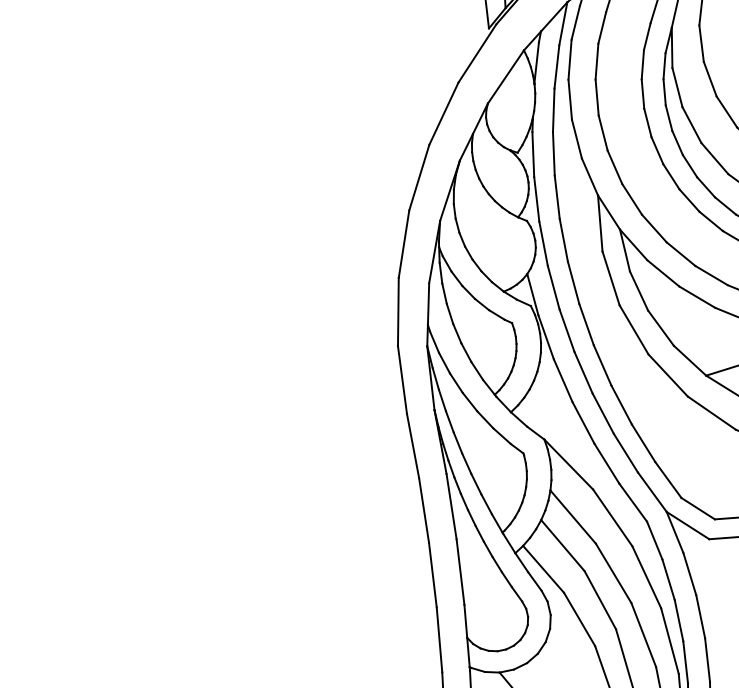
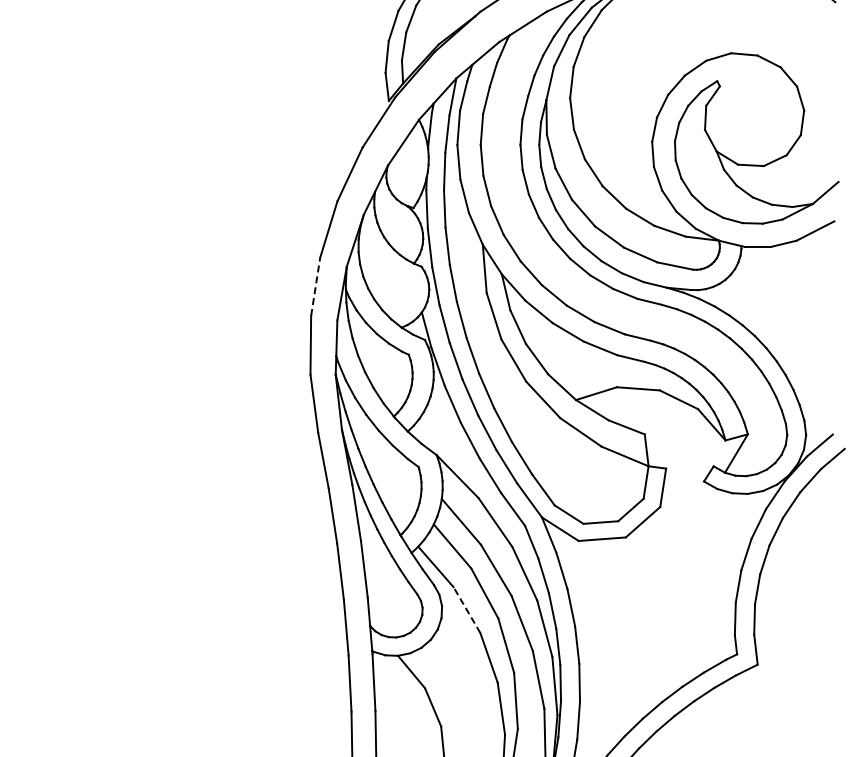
line: (403, 243) -> (315, 286), solid -> dashed
line: (579, 619) -> (466, 610), solid -> dashed

